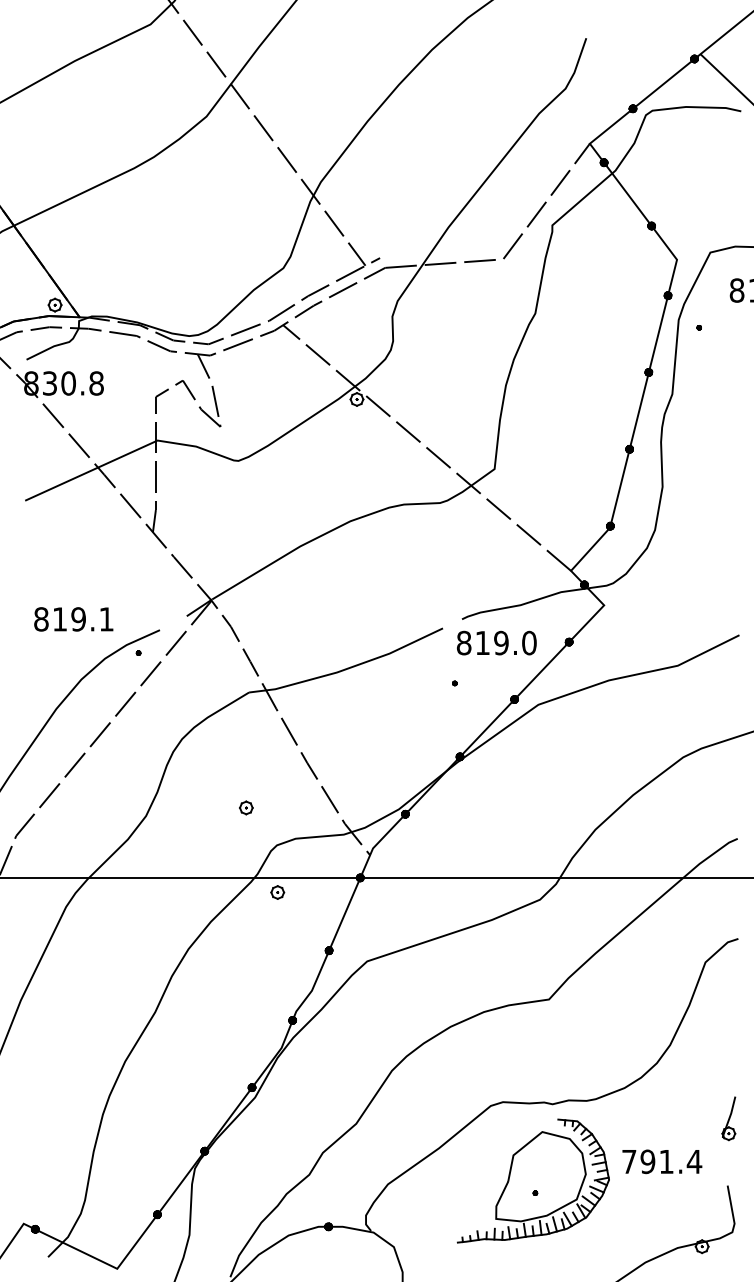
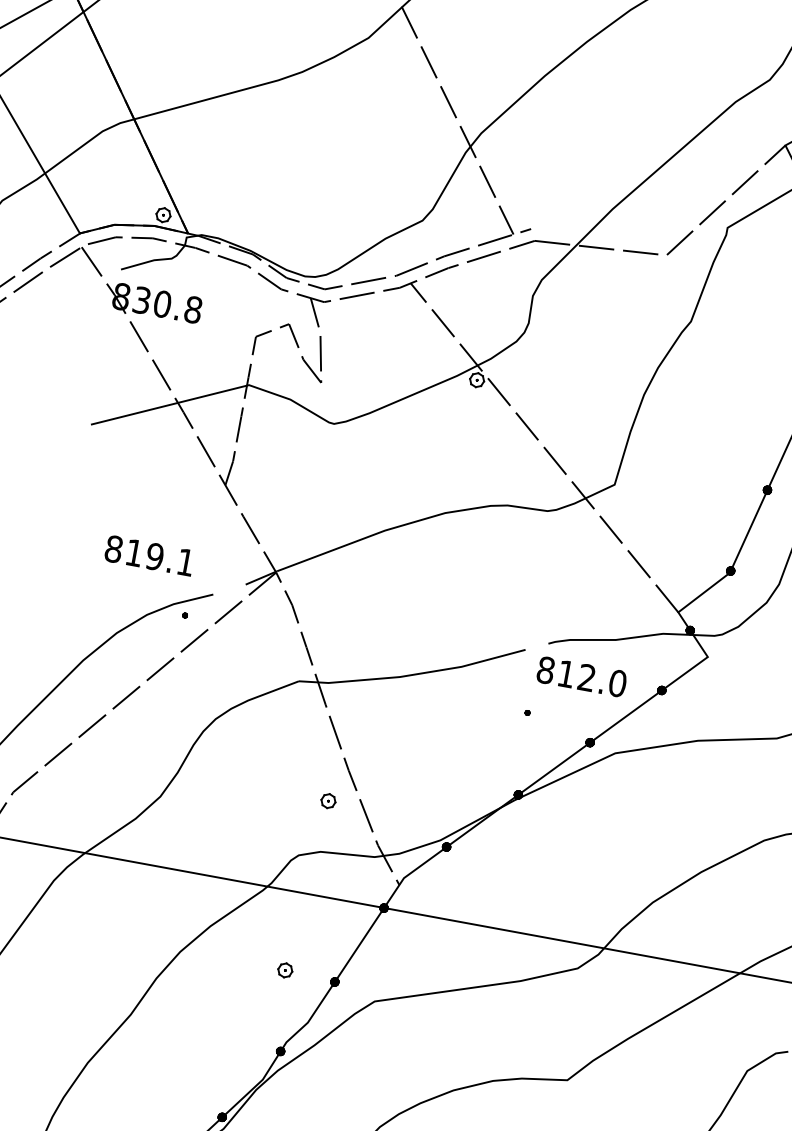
text: (73, 619) -> (149, 555), moved
text: (501, 643) -> (586, 678), 819.0 -> 812.0
part: (246, 807) -> (328, 800), moved
part: (277, 892) -> (285, 970), moved

